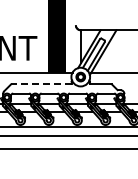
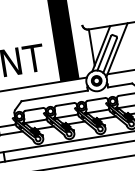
line: (40, 84) -> (53, 96), dashed -> solid

